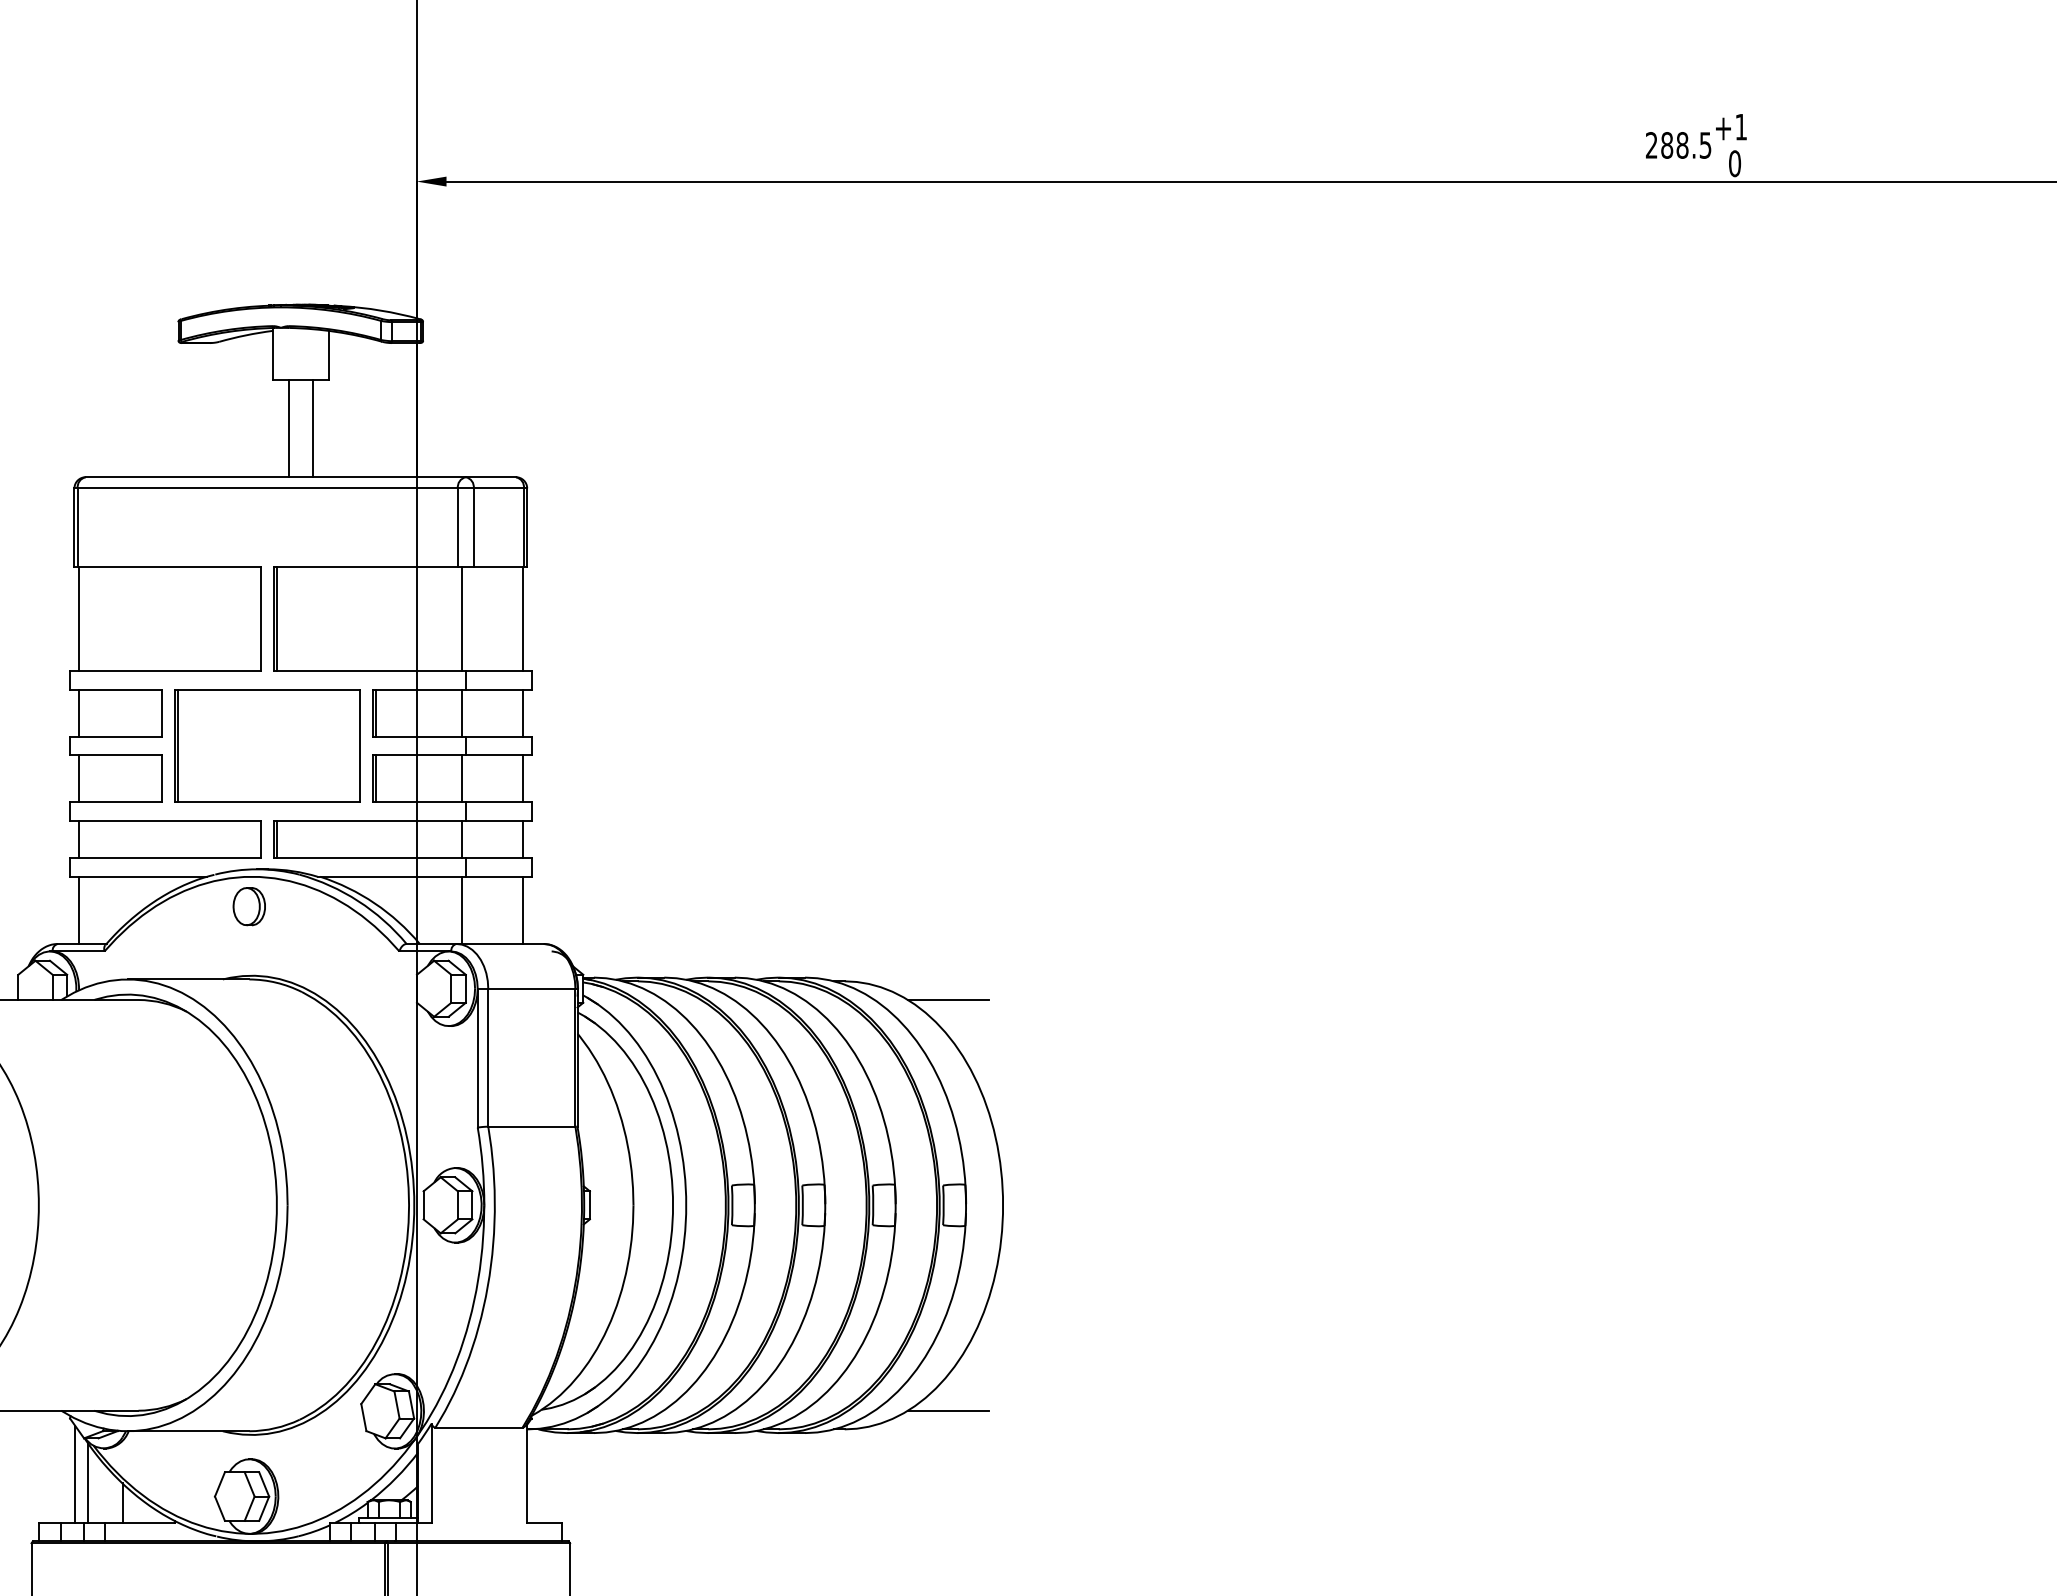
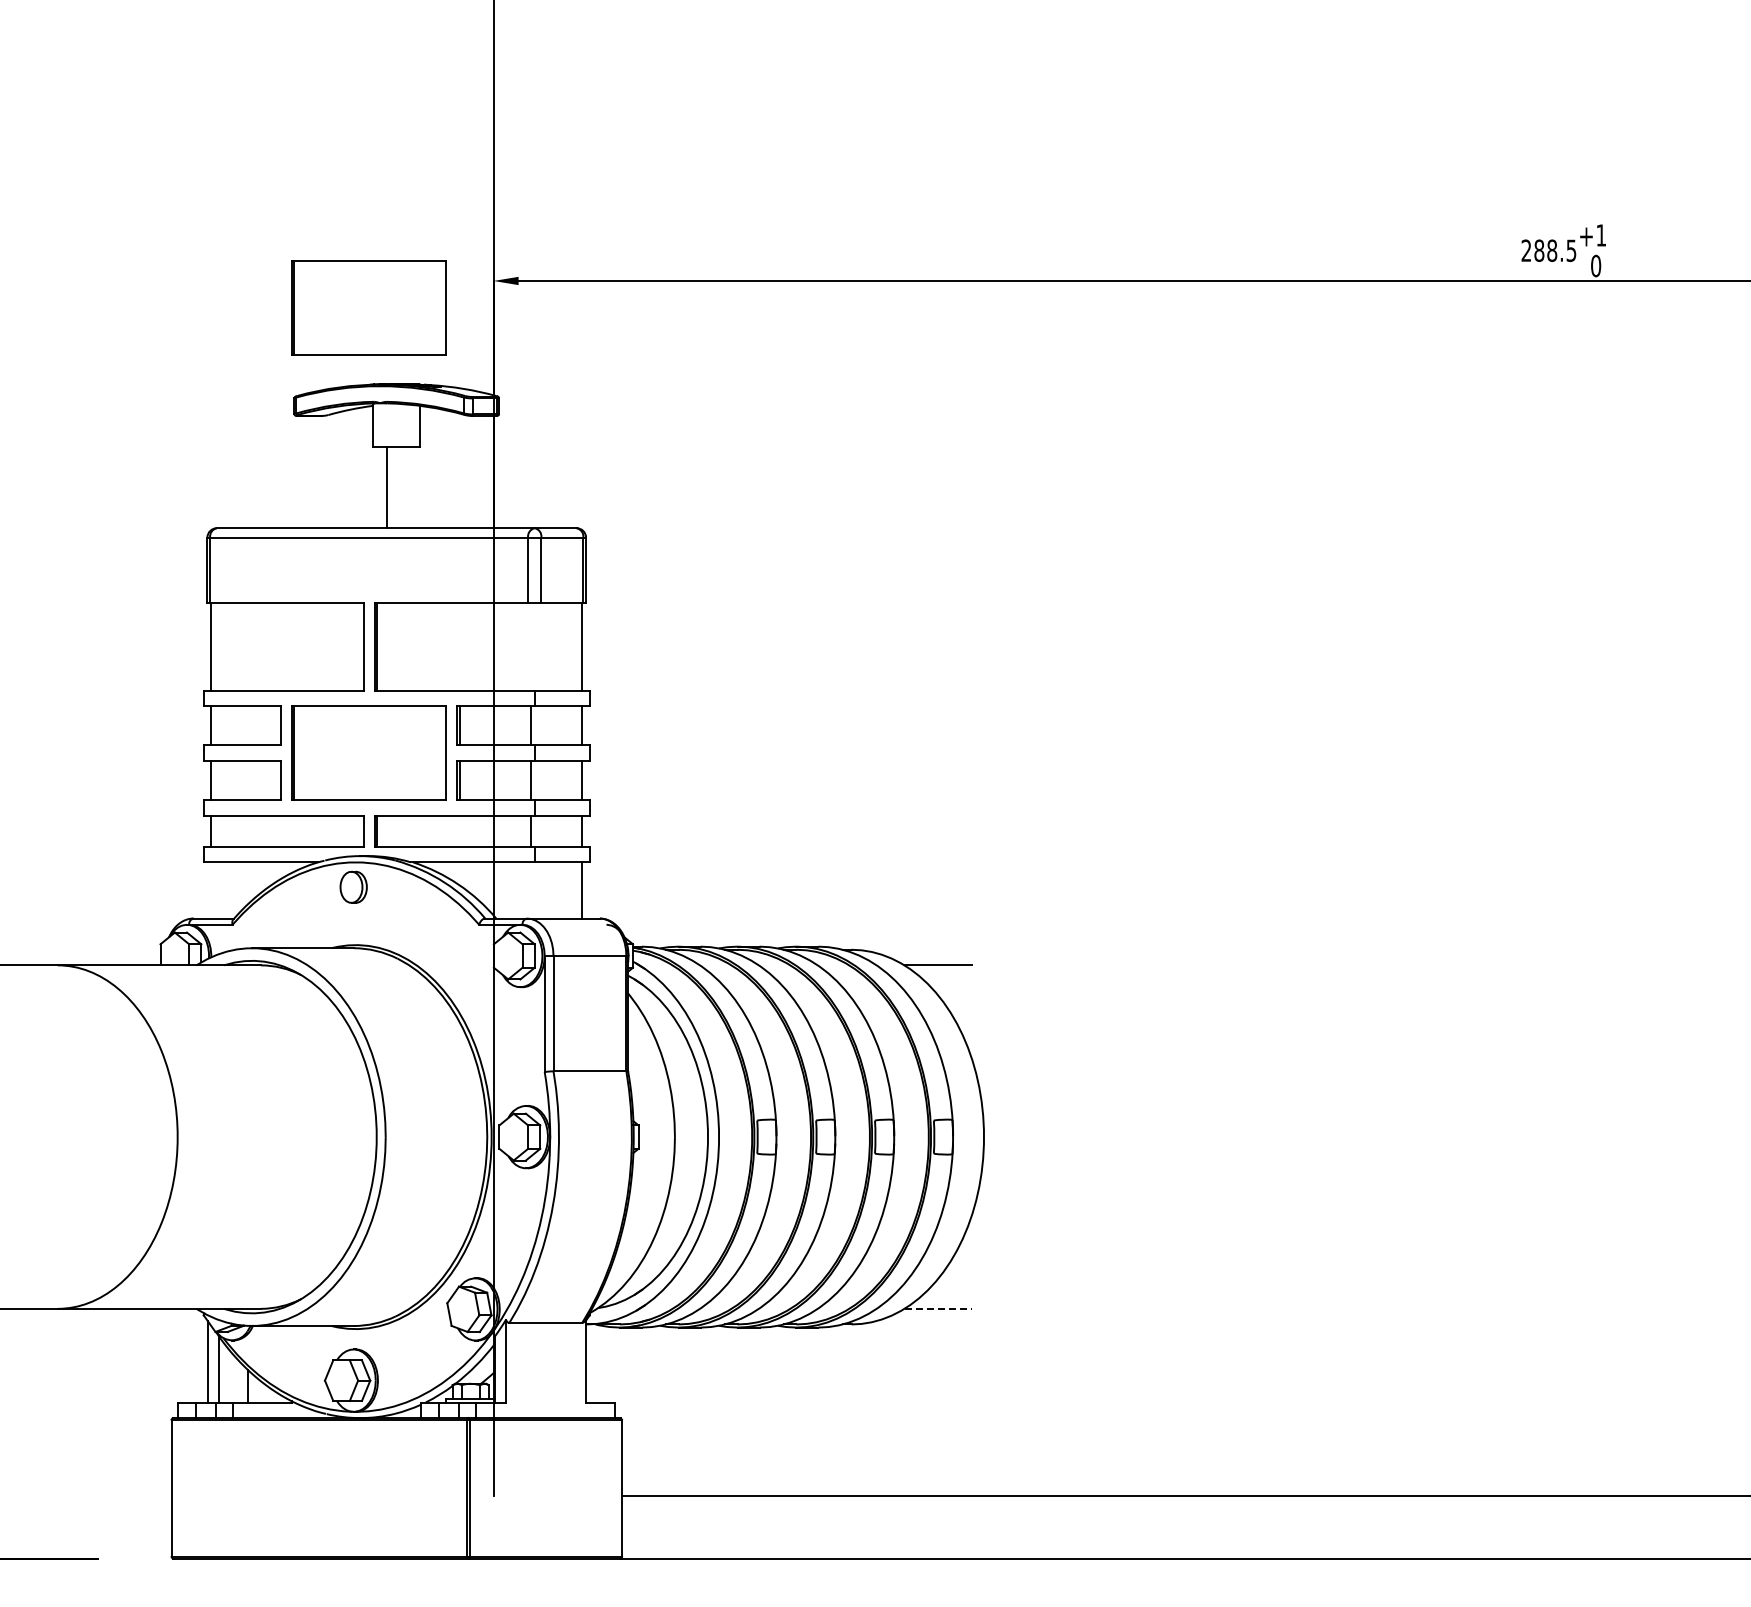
part: (267, 213) -> (368, 307), added
line: (312, 428) -> (406, 487), removed
line: (461, 618) -> (531, 646), removed
line: (79, 910) -> (211, 890), removed
line: (461, 910) -> (531, 890), removed
line: (948, 1410) -> (938, 1308), solid -> dashed

